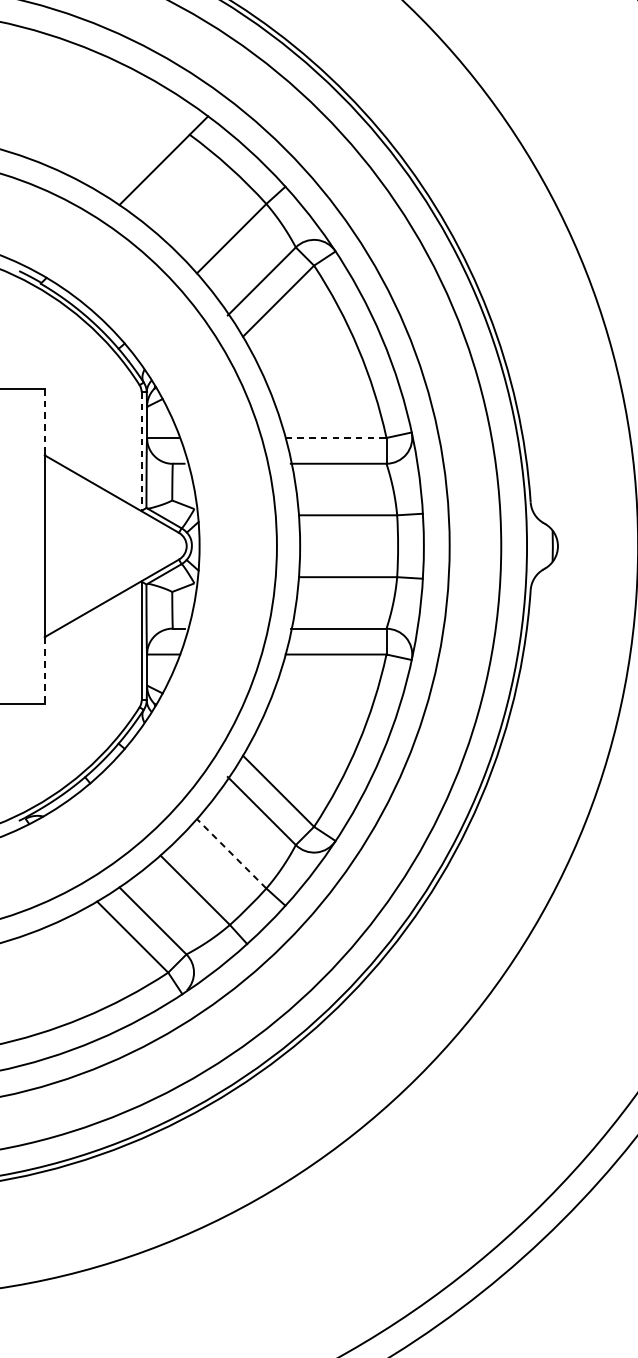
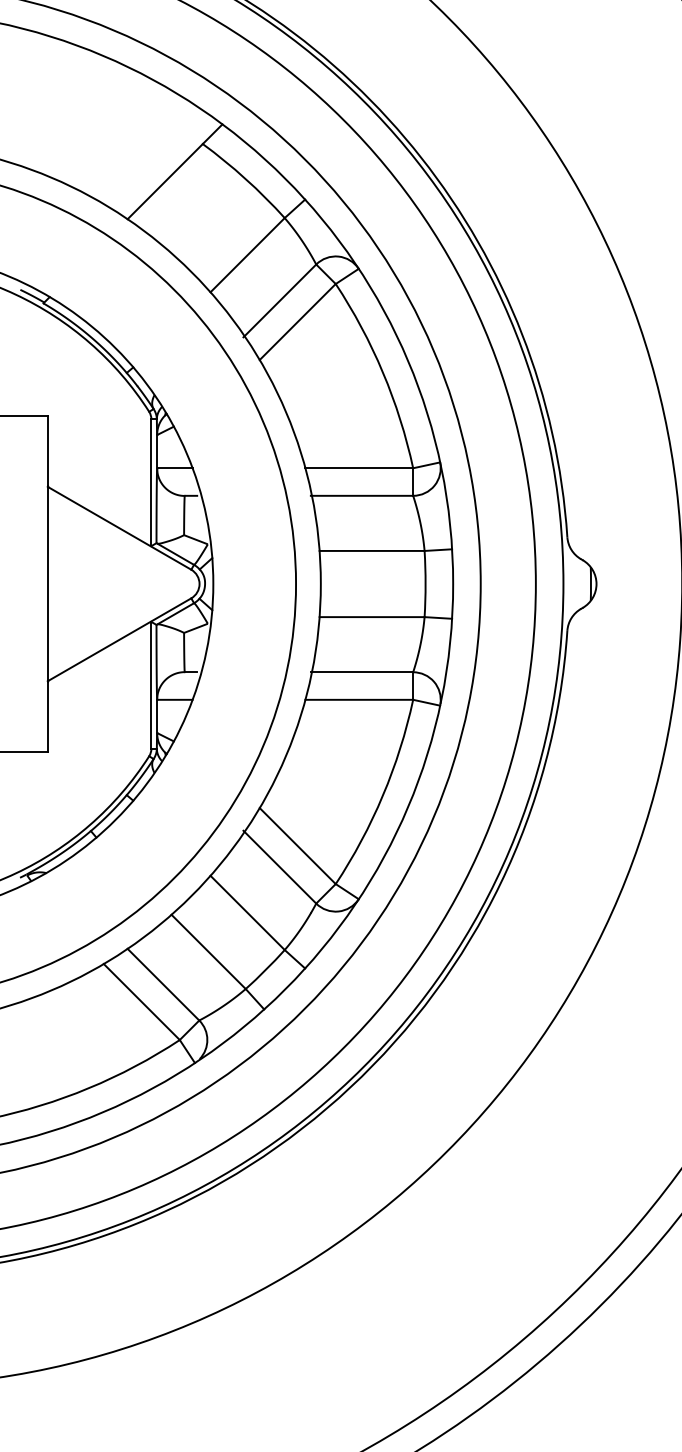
line: (44, 422) -> (47, 451), dashed -> solid
line: (336, 438) -> (359, 468), dashed -> solid
line: (141, 452) -> (151, 483), dashed -> solid
line: (44, 671) -> (47, 717), dashed -> solid
line: (231, 853) -> (247, 912), dashed -> solid

